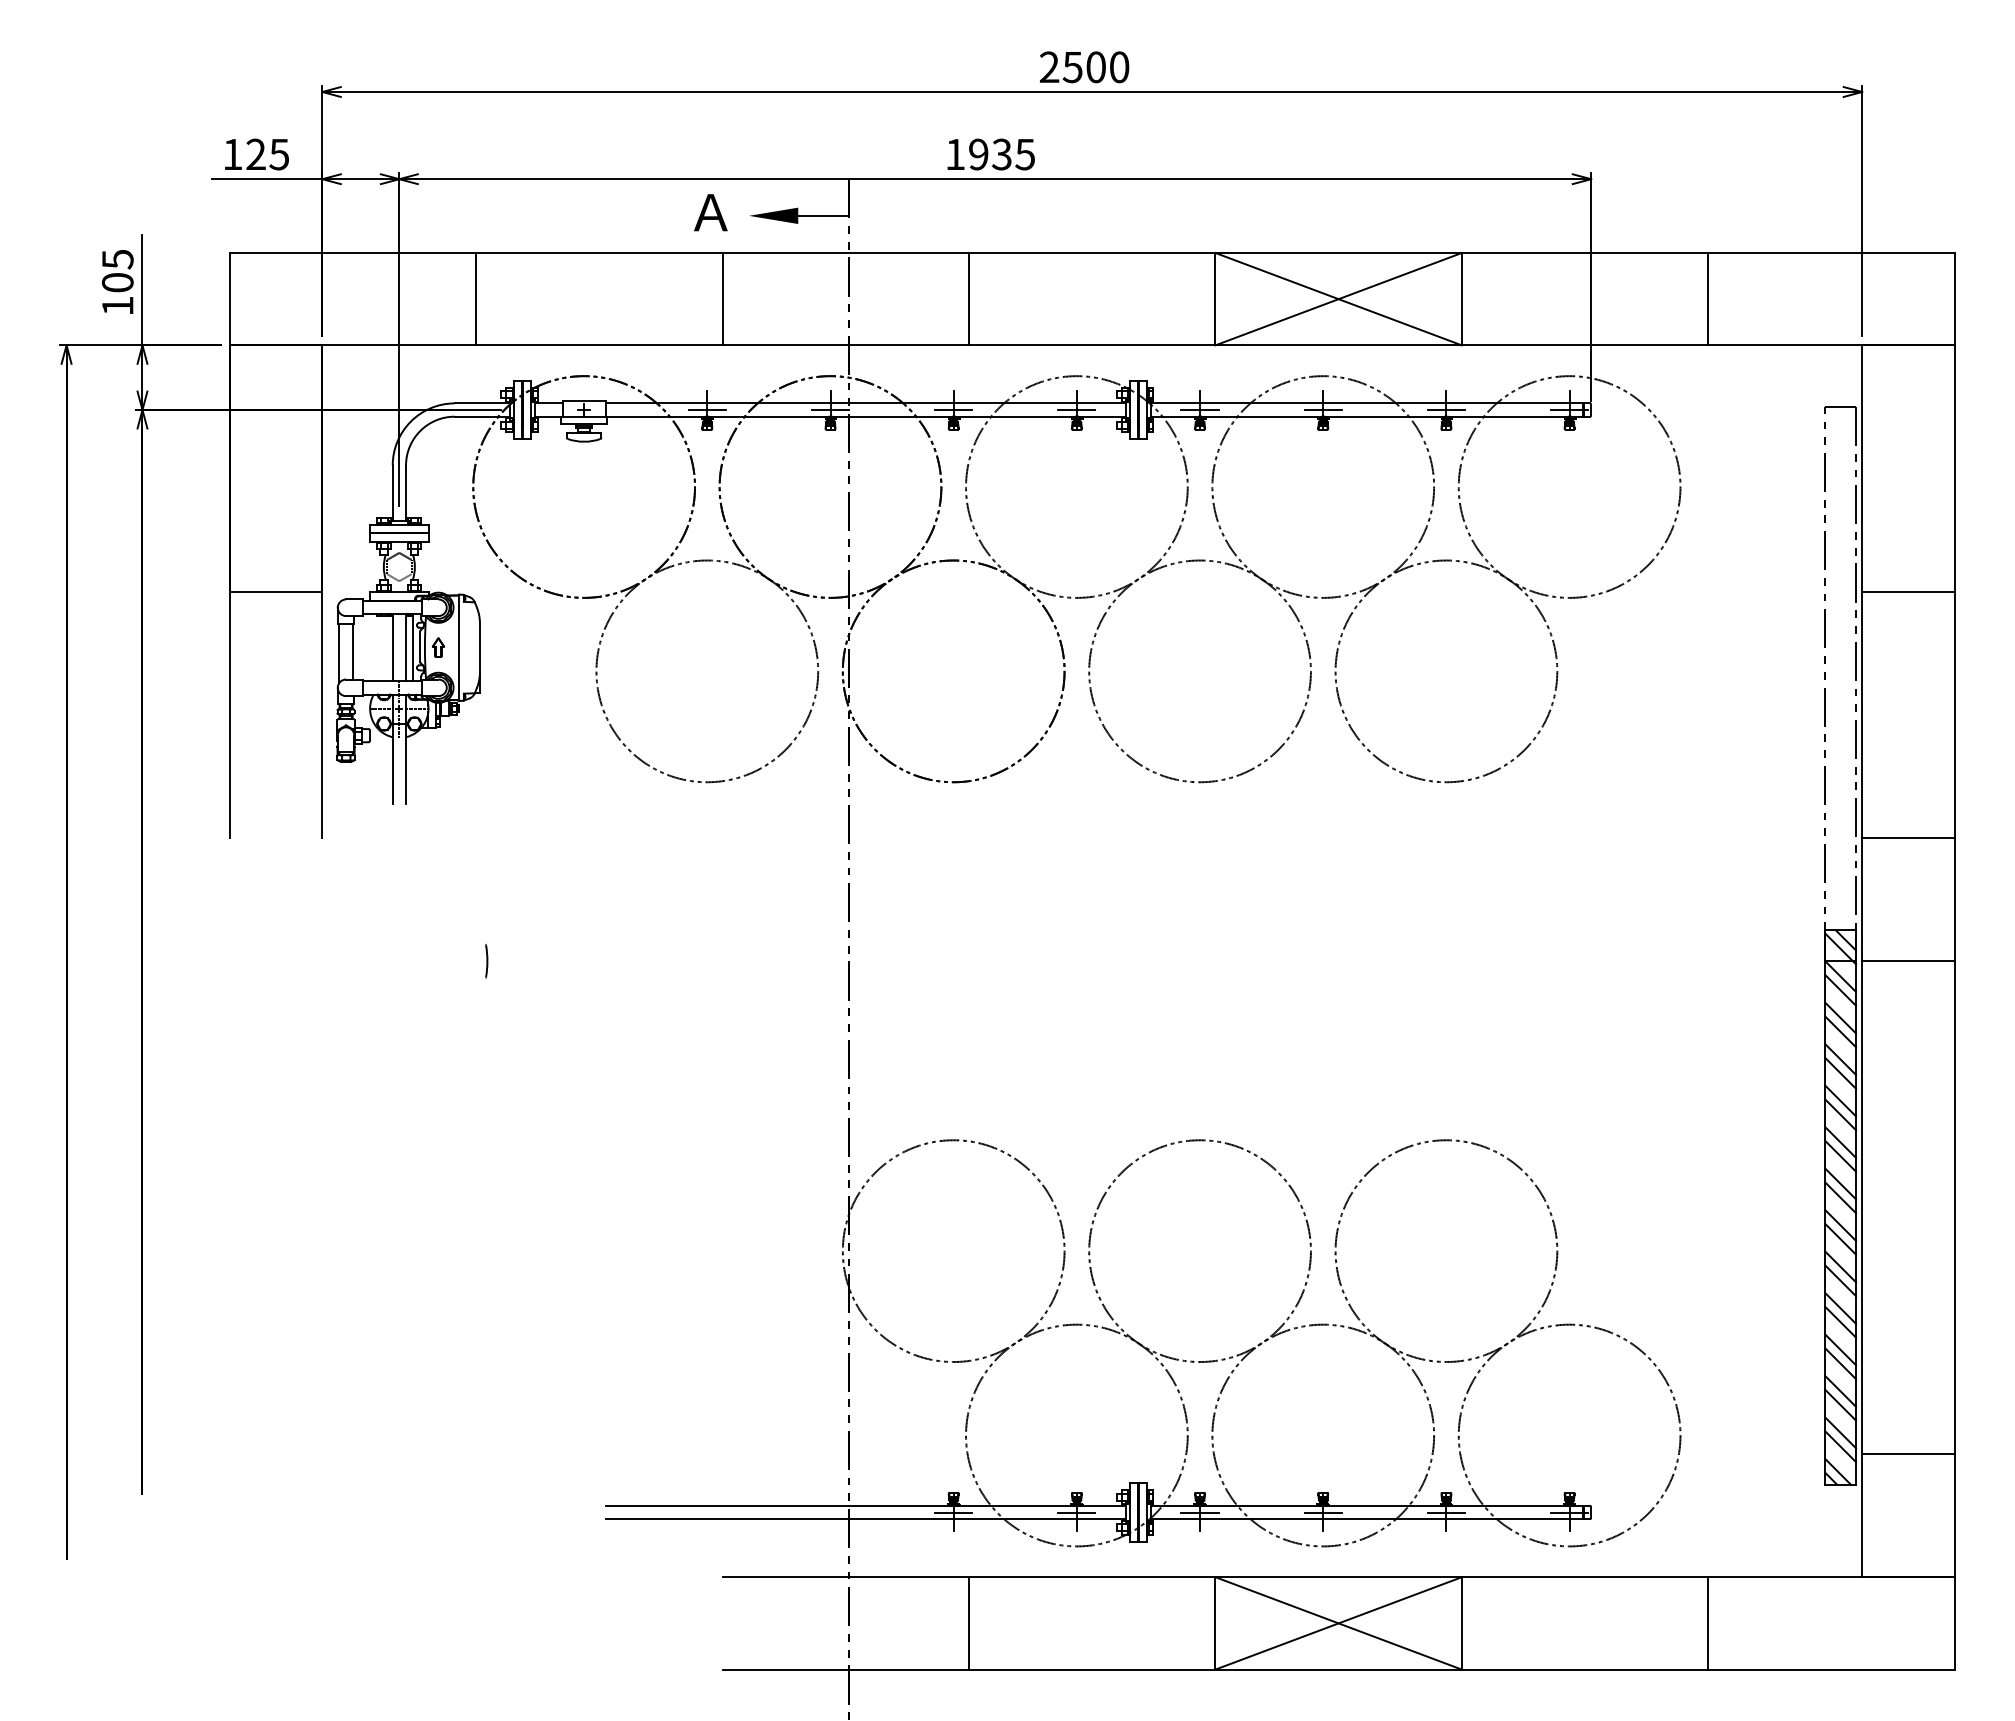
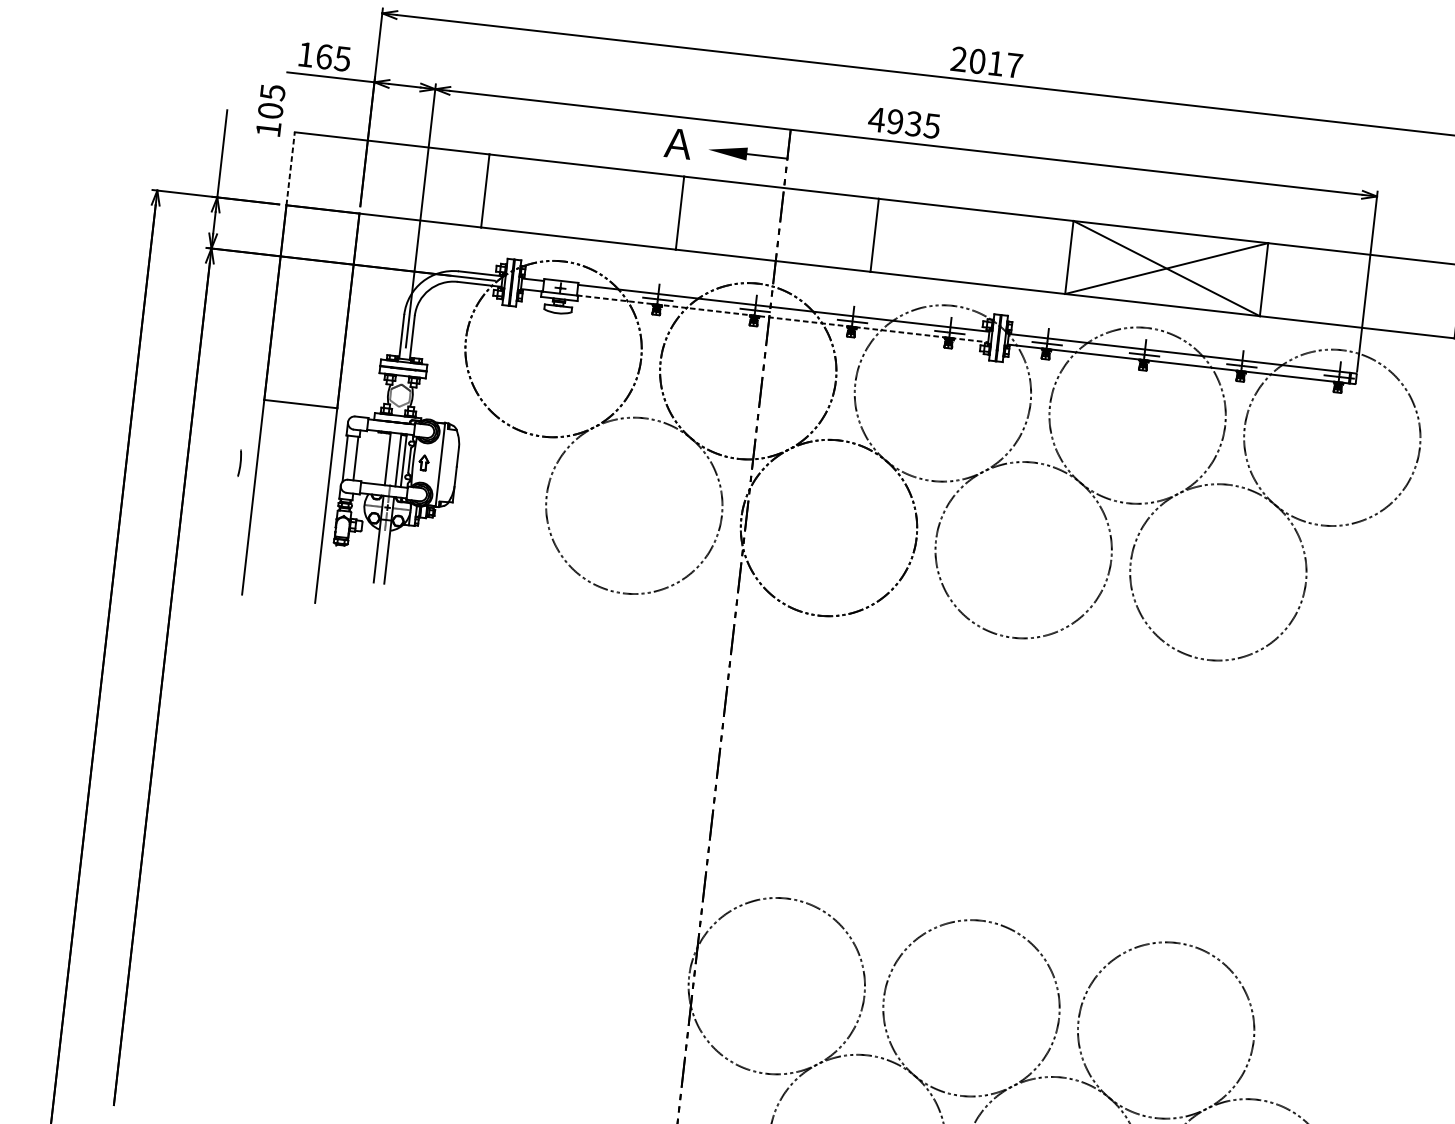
text: (1095, 67) -> (995, 63), 2500 -> 2017
text: (256, 154) -> (324, 56), 125 -> 165
text: (954, 154) -> (876, 119), 1935 -> 4935
text: (117, 281) -> (270, 109), moved
line: (230, 298) -> (291, 168), solid -> dashed
line: (866, 416) -> (783, 318), solid -> dashed
line: (486, 961) -> (239, 463), moved

